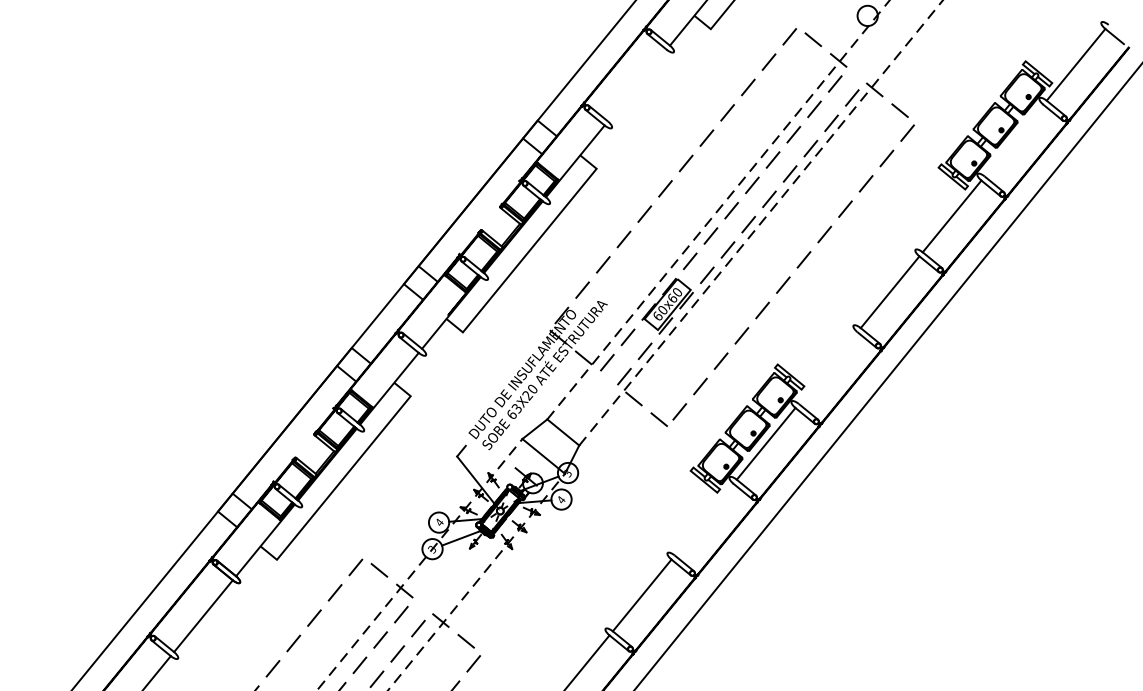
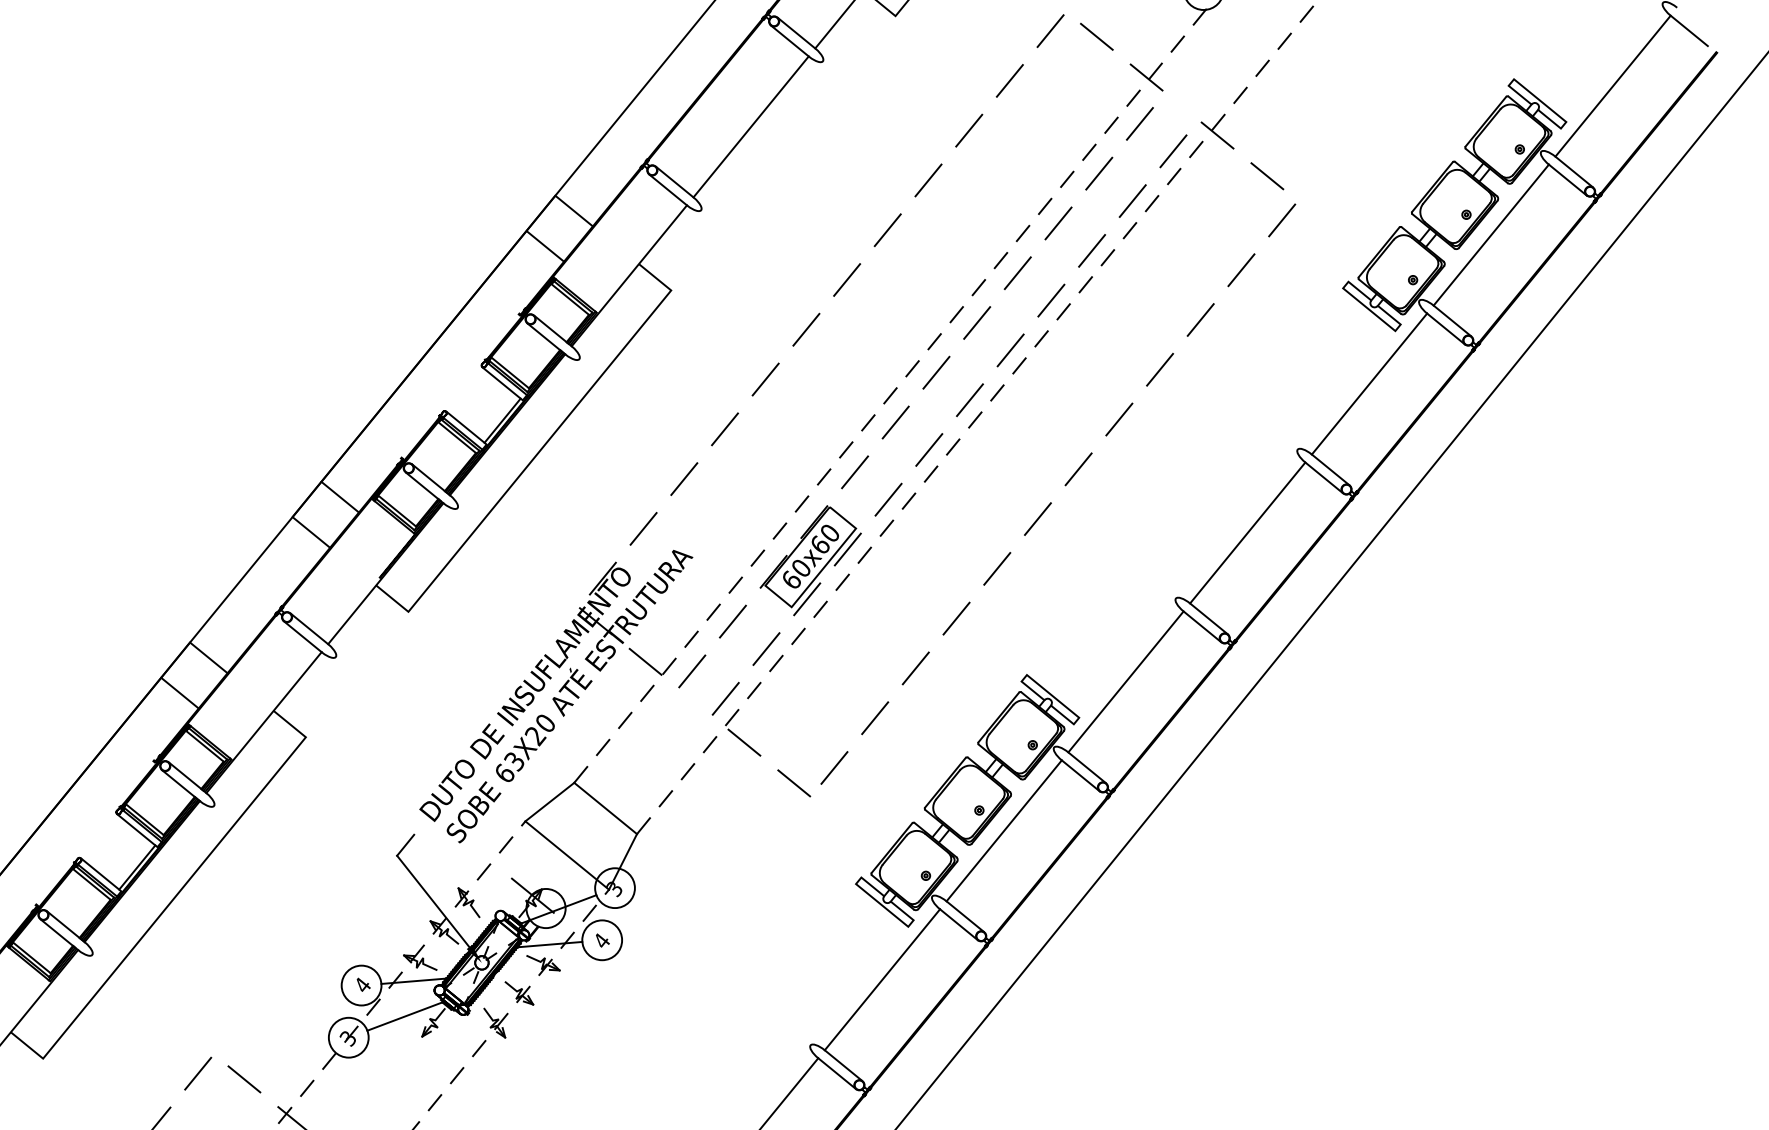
line: (637, 85) -> (751, 126), added
line: (1013, 140) -> (1490, 234), added
line: (827, 367) -> (1124, 680), added
line: (703, 519) -> (881, 979), added

